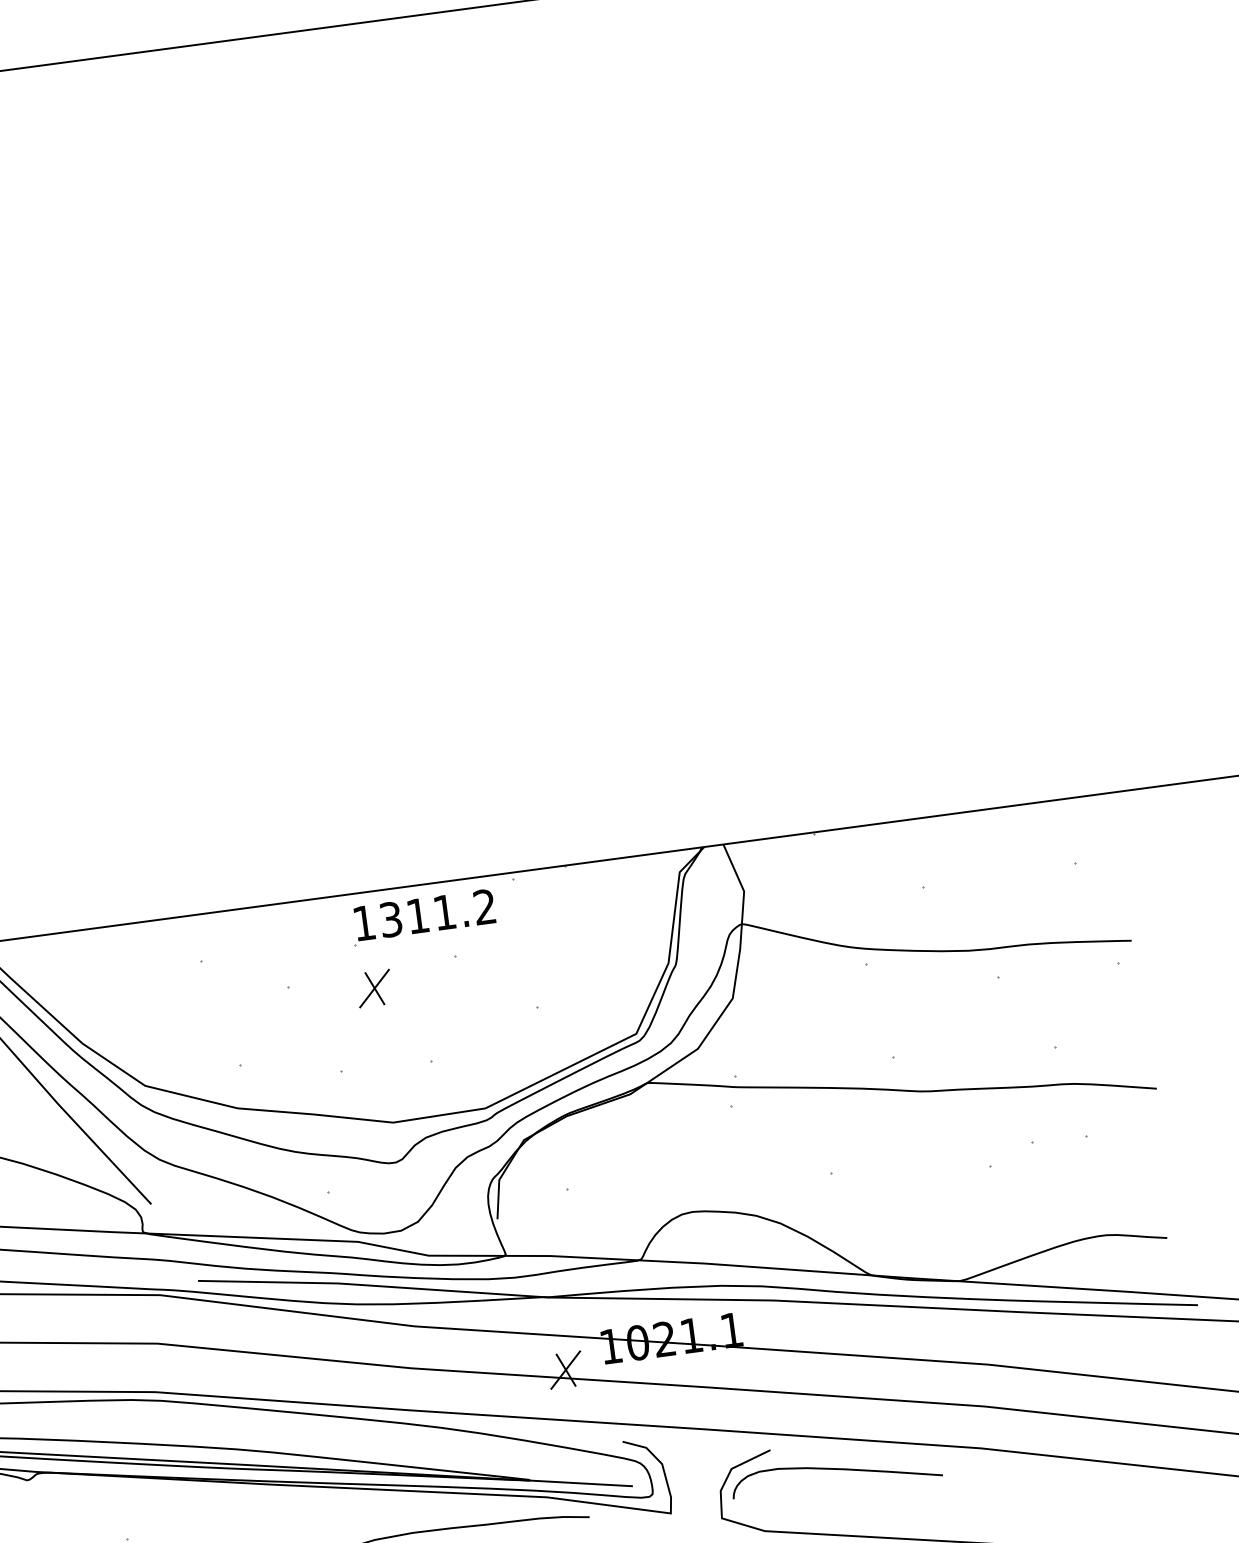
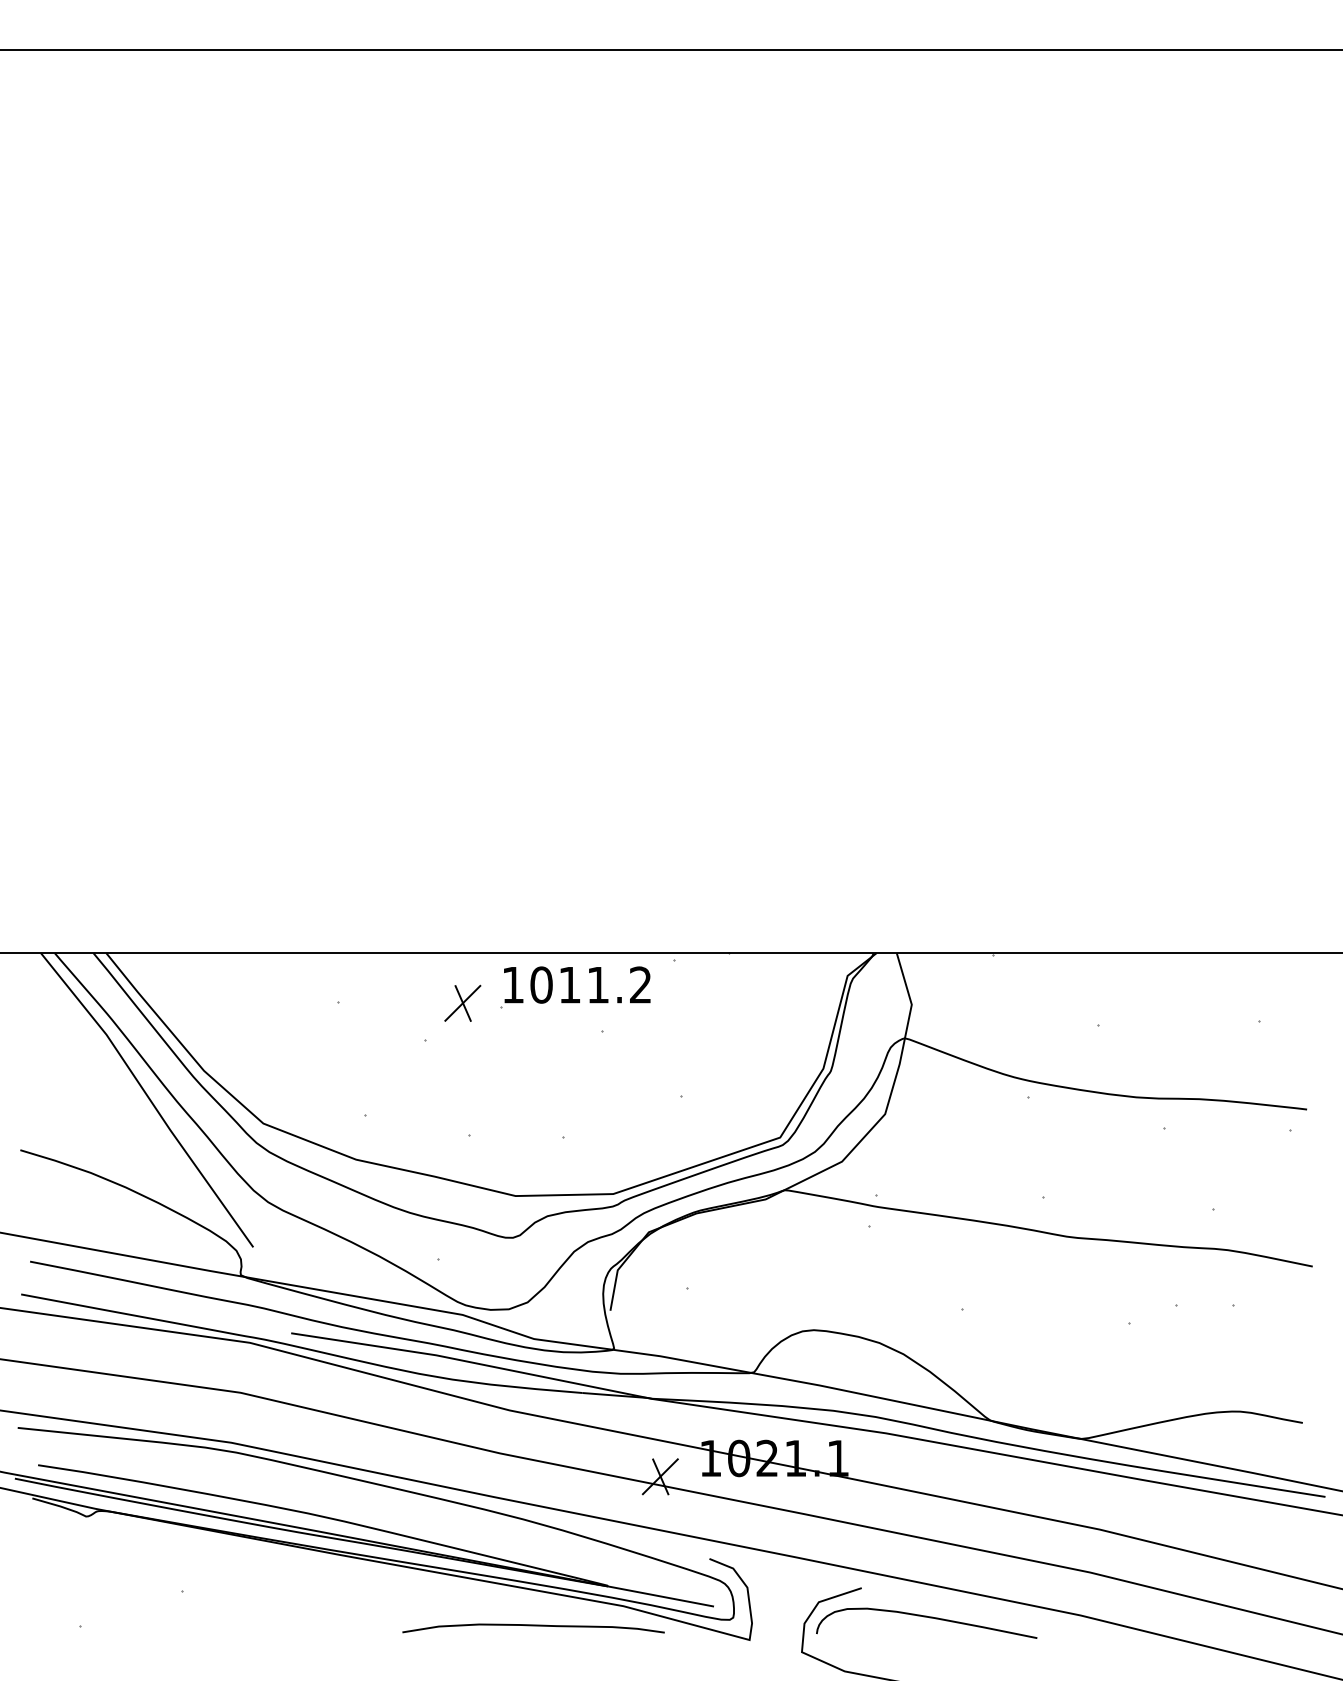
text: (390, 919) -> (541, 984), 1311.2 -> 1011.2
part: (374, 987) -> (462, 1002), moved

